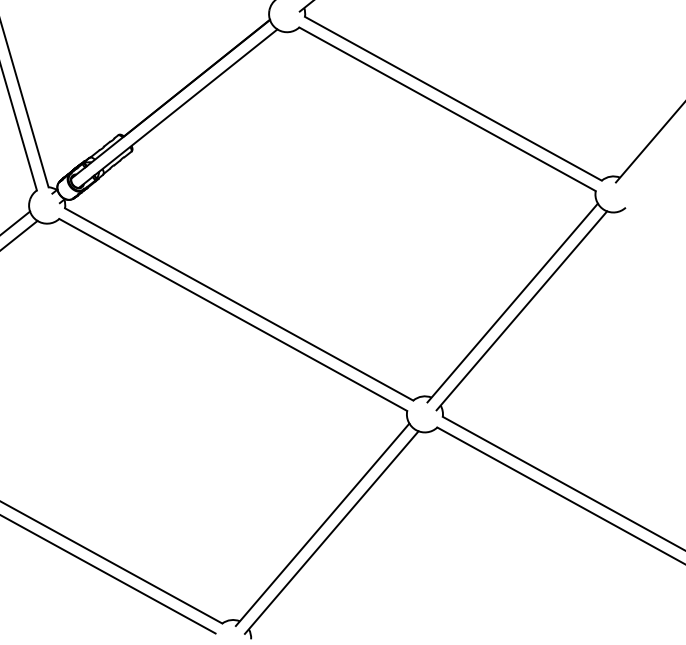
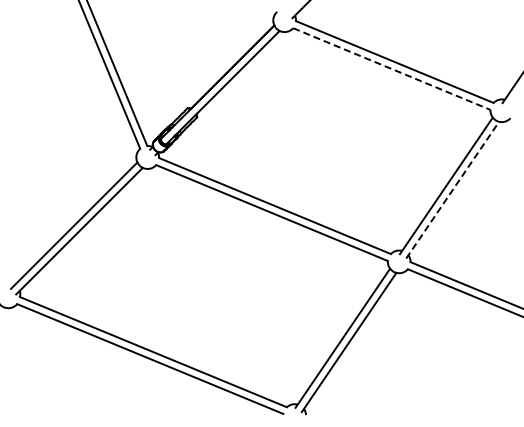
line: (446, 109) -> (391, 69), solid -> dashed
line: (521, 311) -> (452, 190), solid -> dashed

